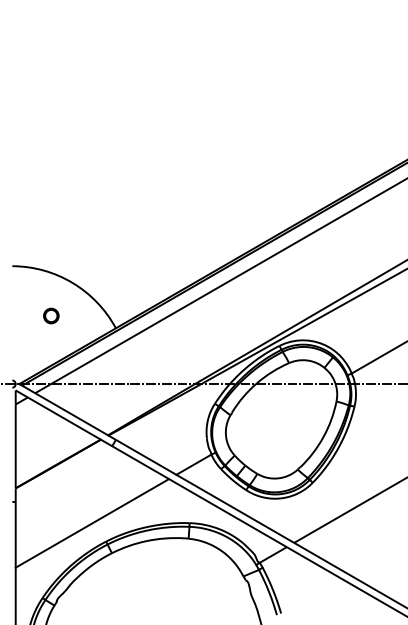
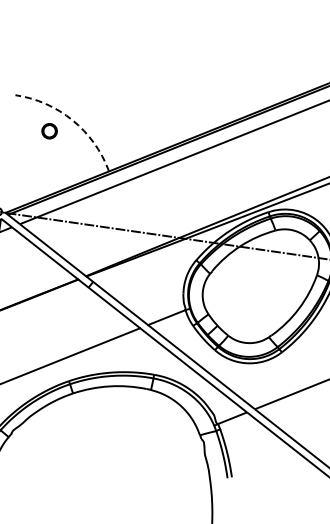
arc: (72, 283) -> (72, 120), solid -> dashed
part: (51, 315) -> (49, 130), moved

